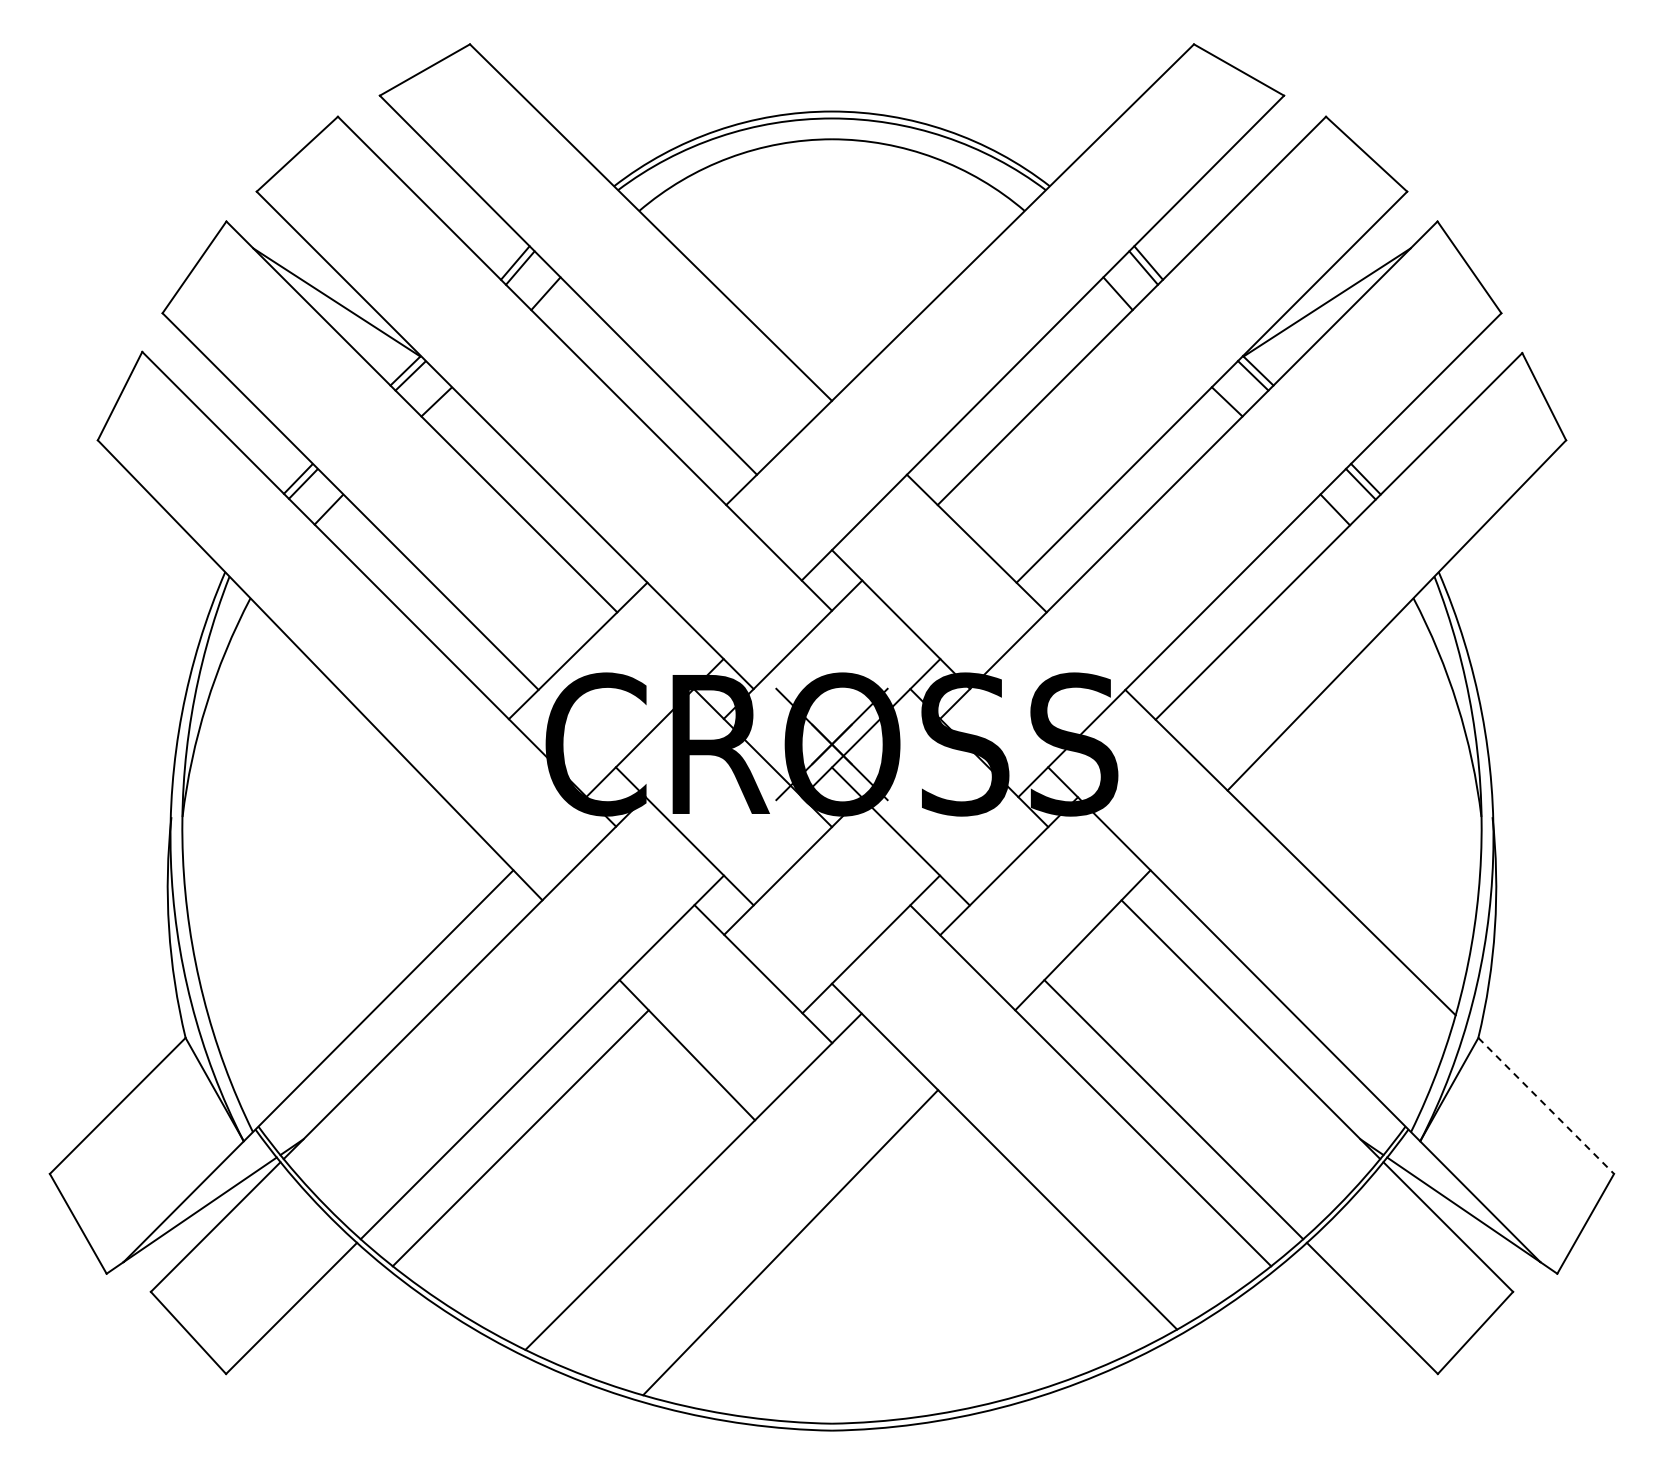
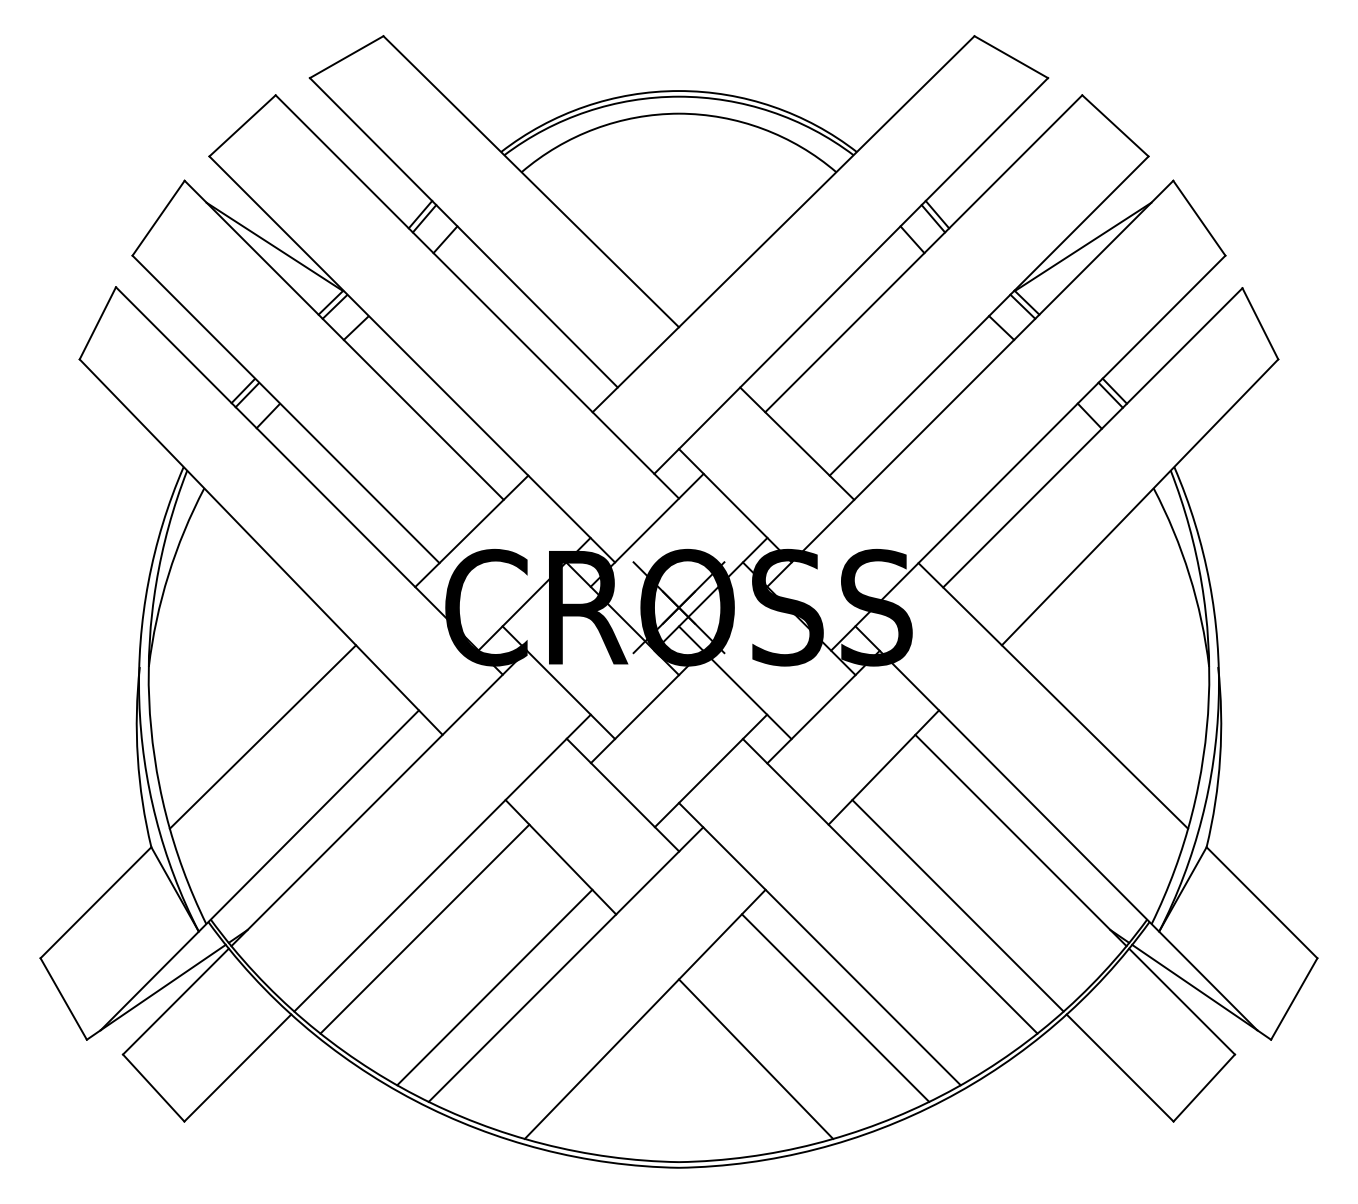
line: (322, 902) -> (263, 736), added
line: (1546, 1106) -> (1262, 903), dashed -> solid
line: (605, 1209) -> (494, 987), added
line: (1023, 1234) -> (835, 1007), added
line: (926, 1297) -> (756, 1059), added

